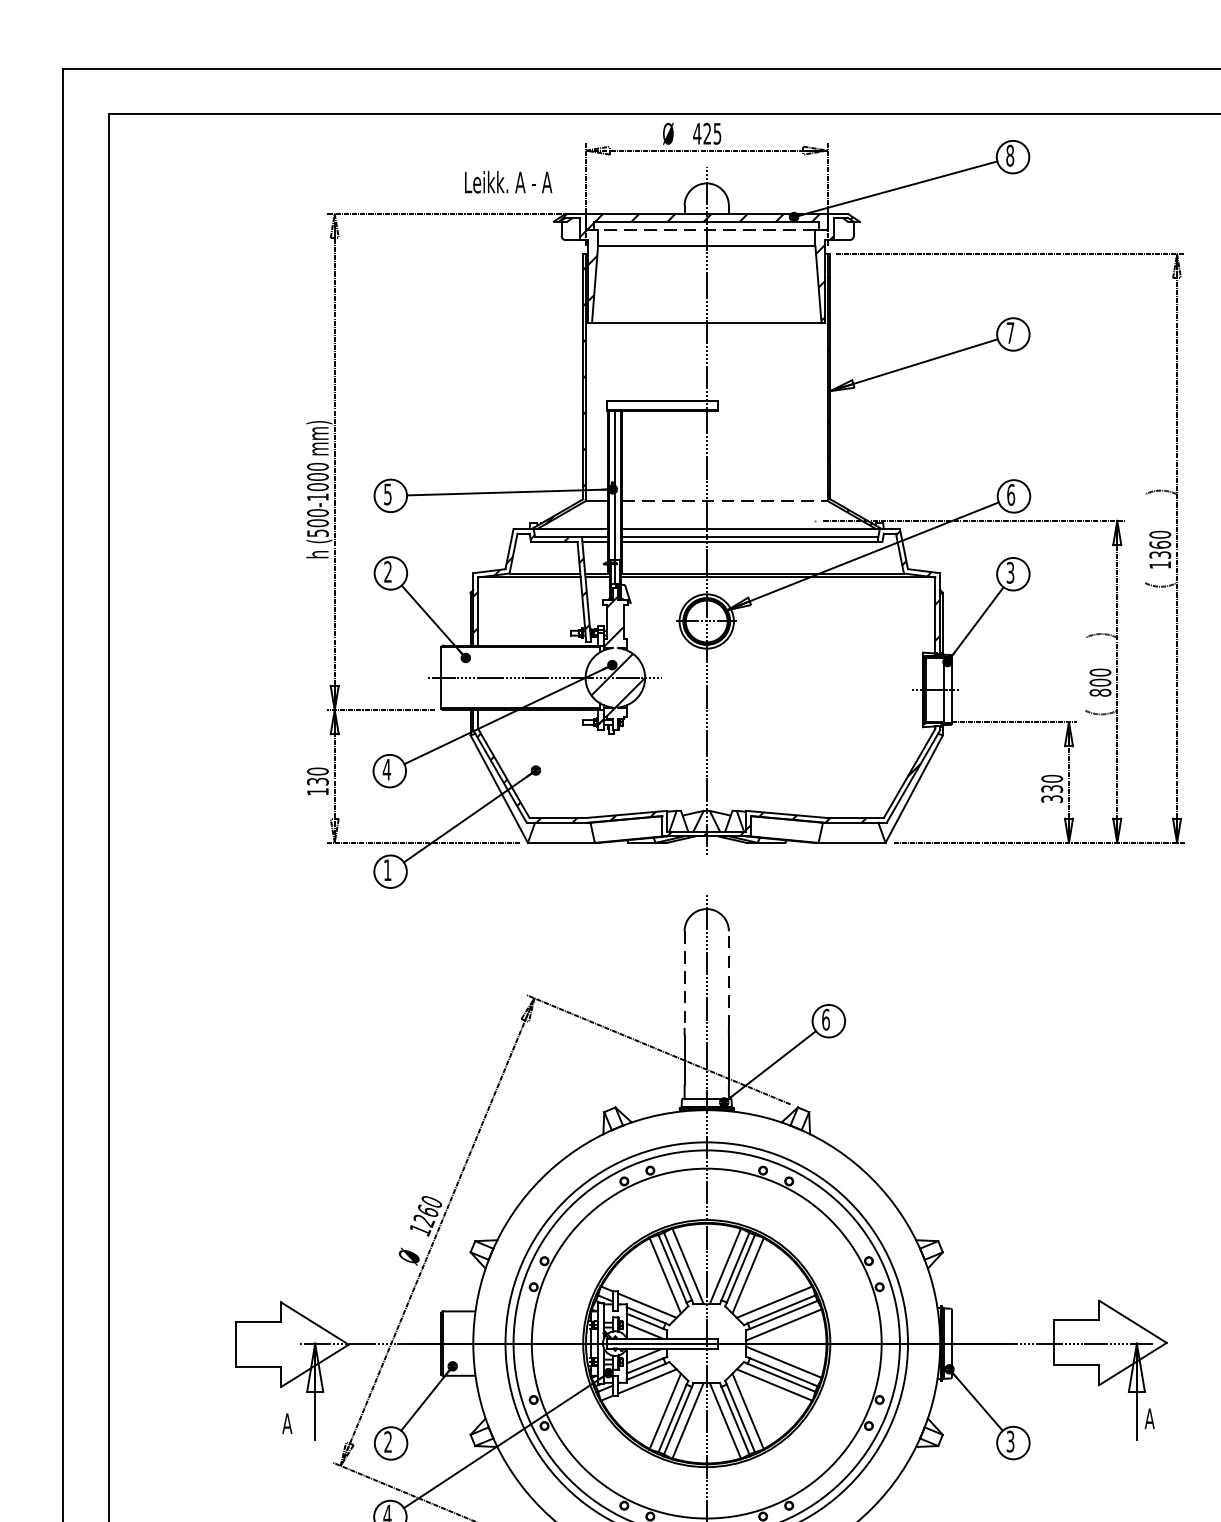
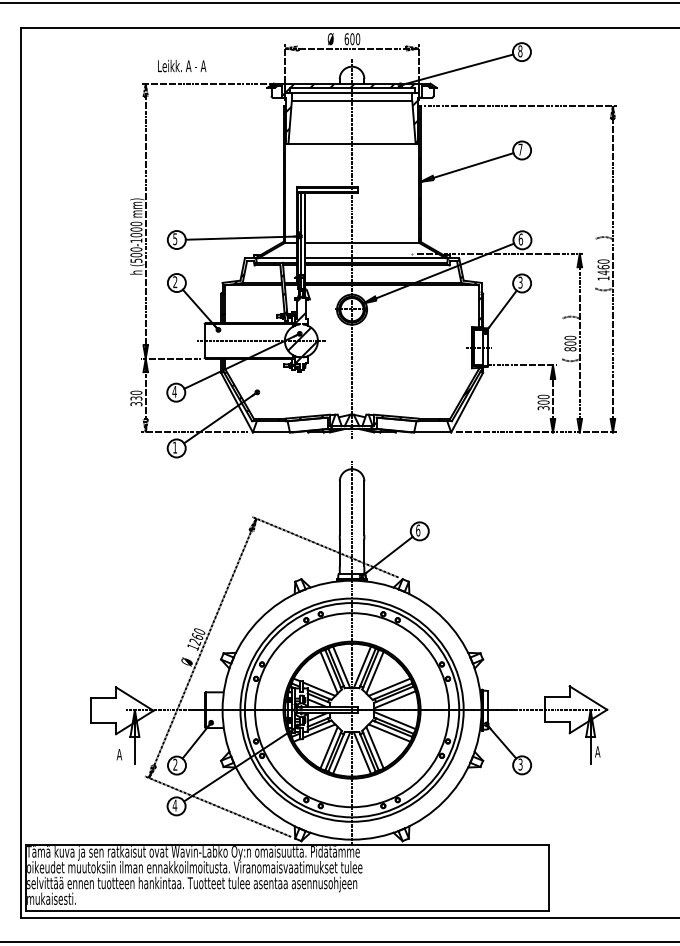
text: (707, 134) -> (352, 39), 425 -> 600
text: (509, 181) -> (182, 65), moved
line: (705, 229) -> (351, 92), dashed -> solid
line: (725, 500) -> (362, 242), dashed -> solid
text: (1160, 554) -> (603, 272), 1360 -> 1460
text: (1051, 788) -> (543, 402), 330 -> 300
text: (318, 792) -> (136, 404), 130 -> 330
line: (684, 979) -> (339, 508), dashed -> solid
line: (729, 979) -> (364, 508), dashed -> solid

